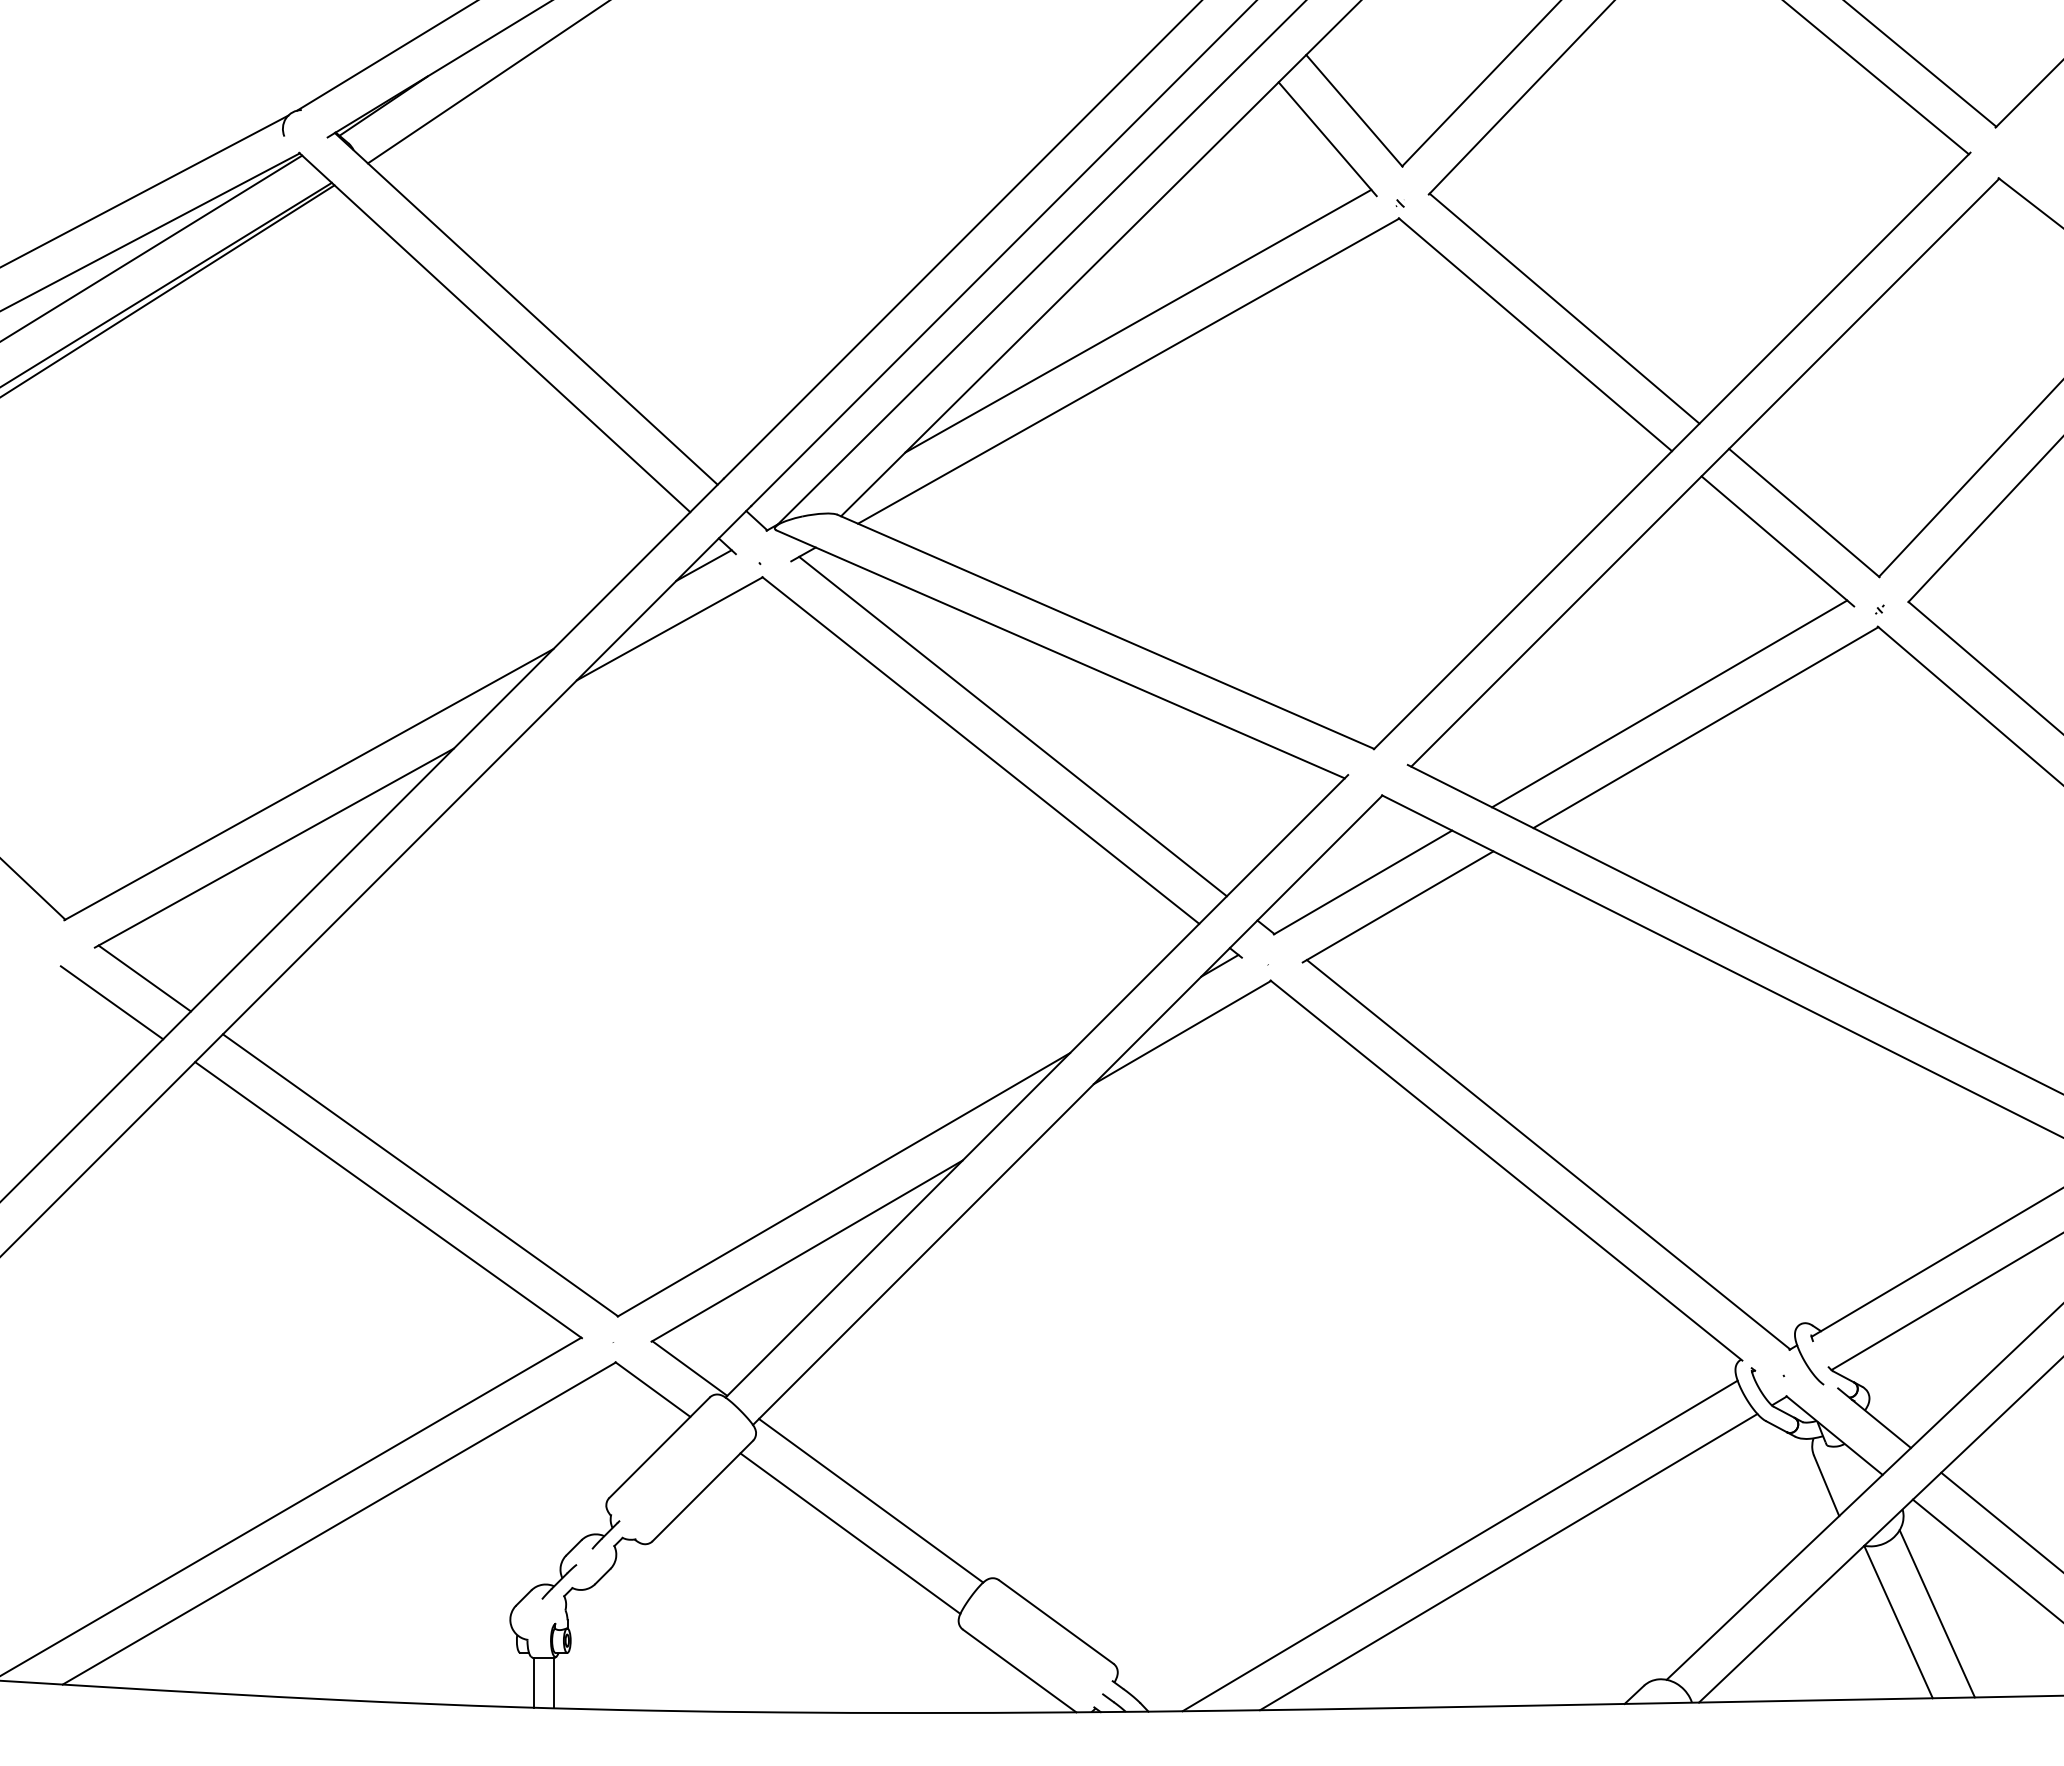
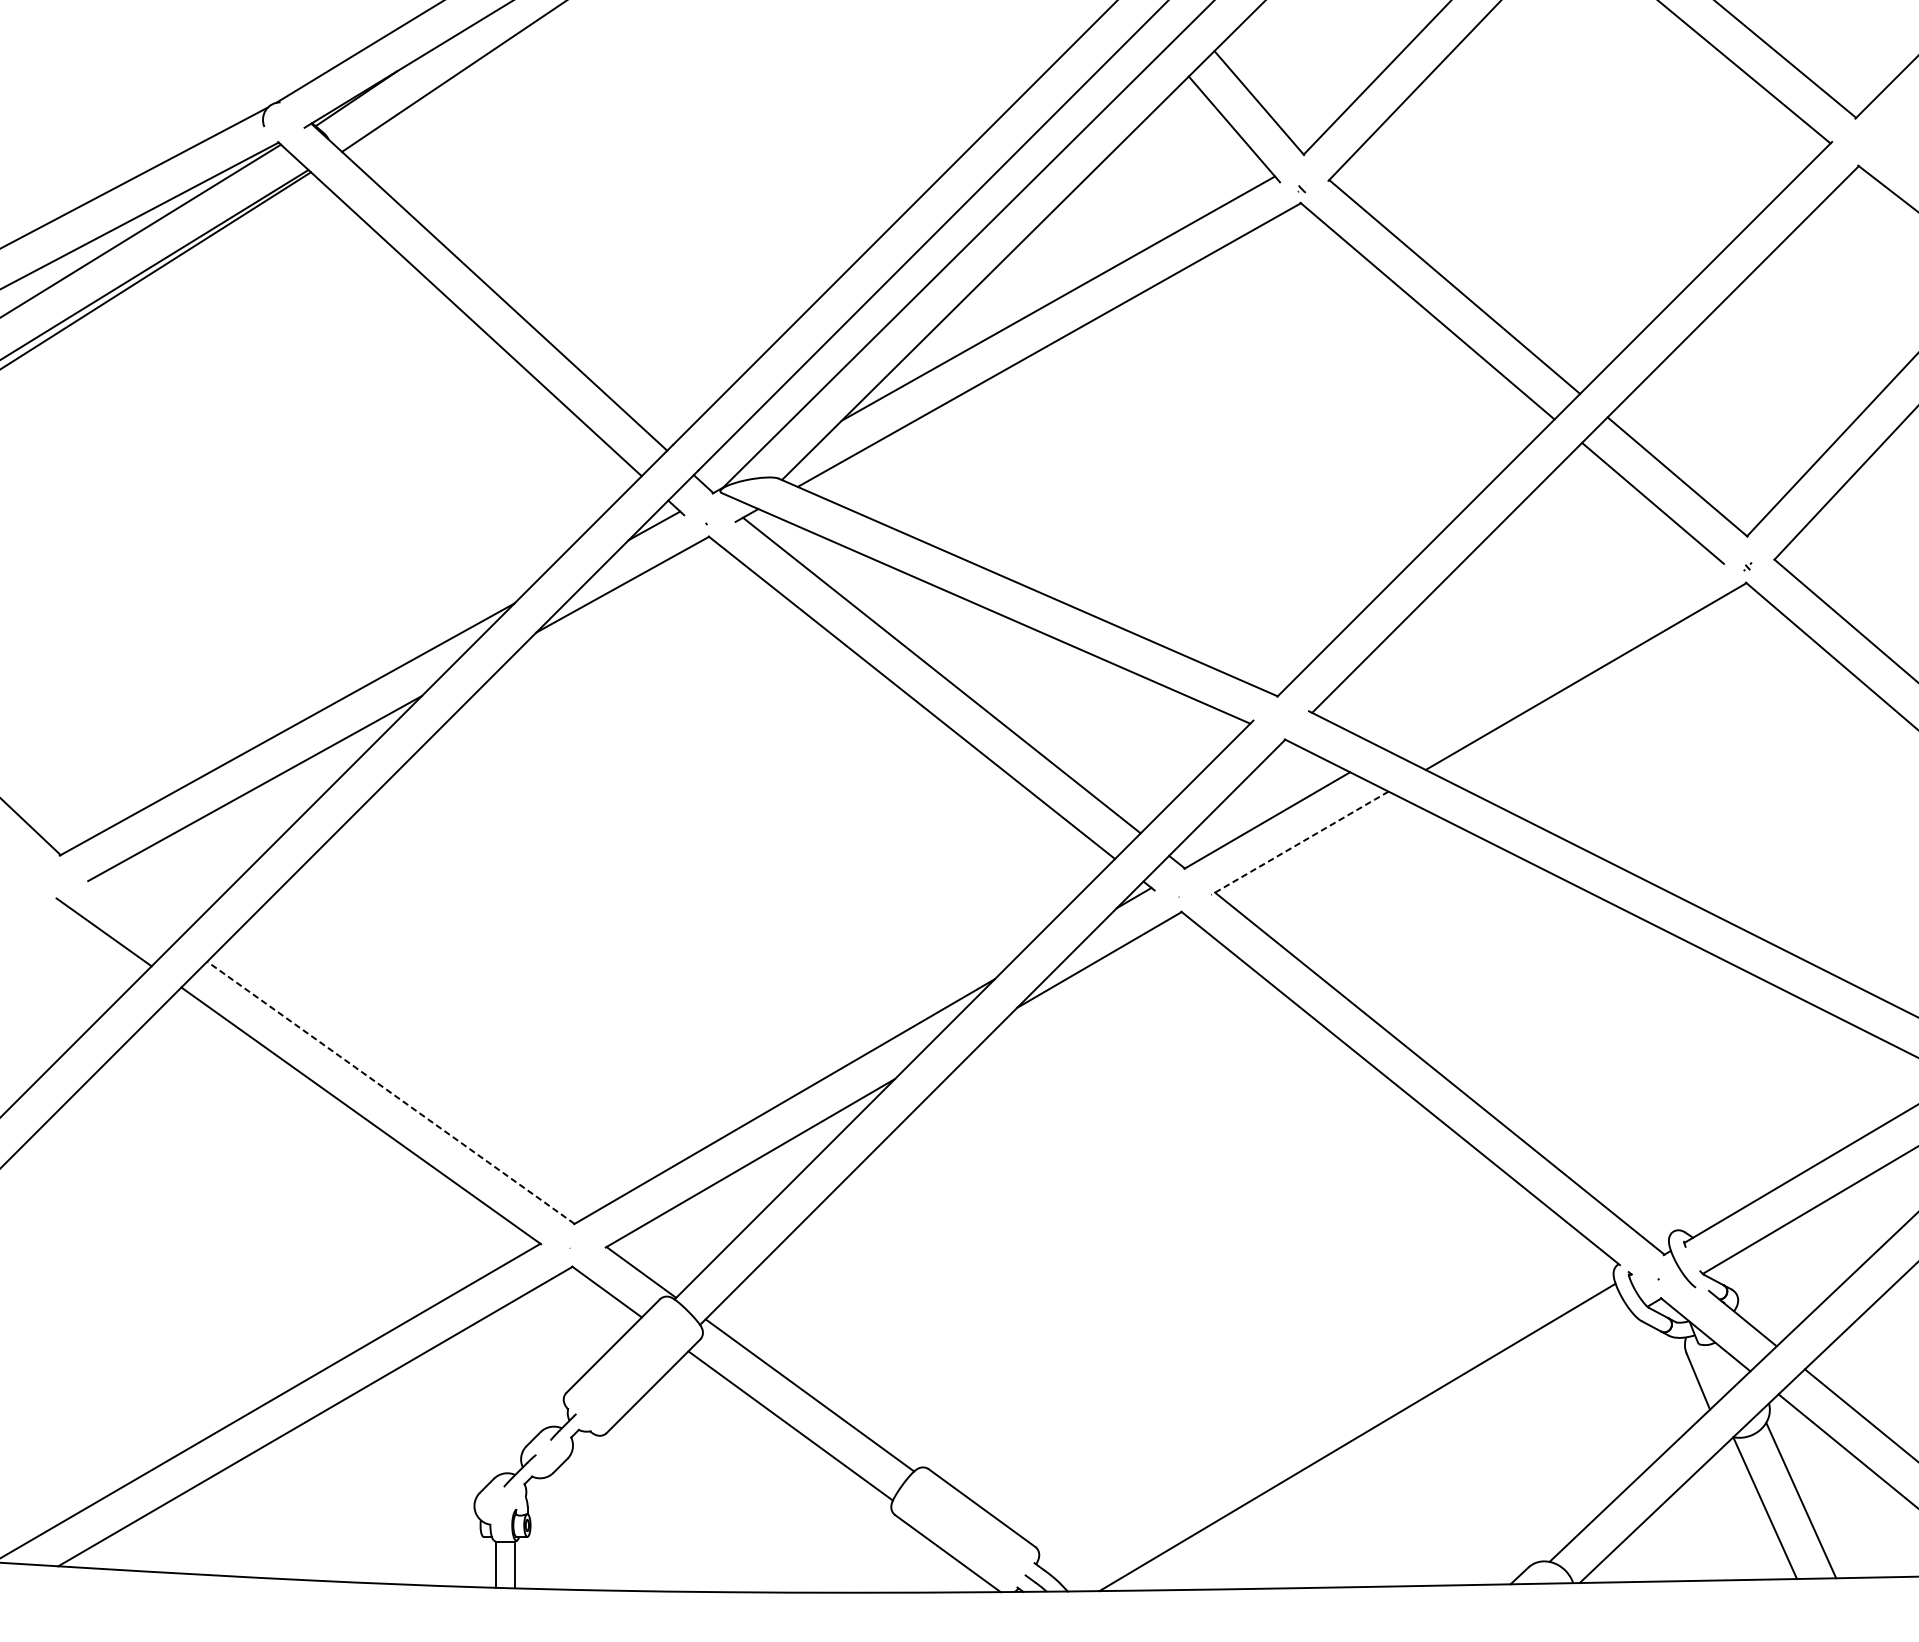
line: (1669, 703) -> (1552, 654), removed
line: (1397, 907) -> (1299, 843), solid -> dashed
line: (144, 978) -> (134, 909), removed
line: (420, 1175) -> (390, 1092), solid -> dashed
line: (1508, 1562) -> (1402, 1452), removed

